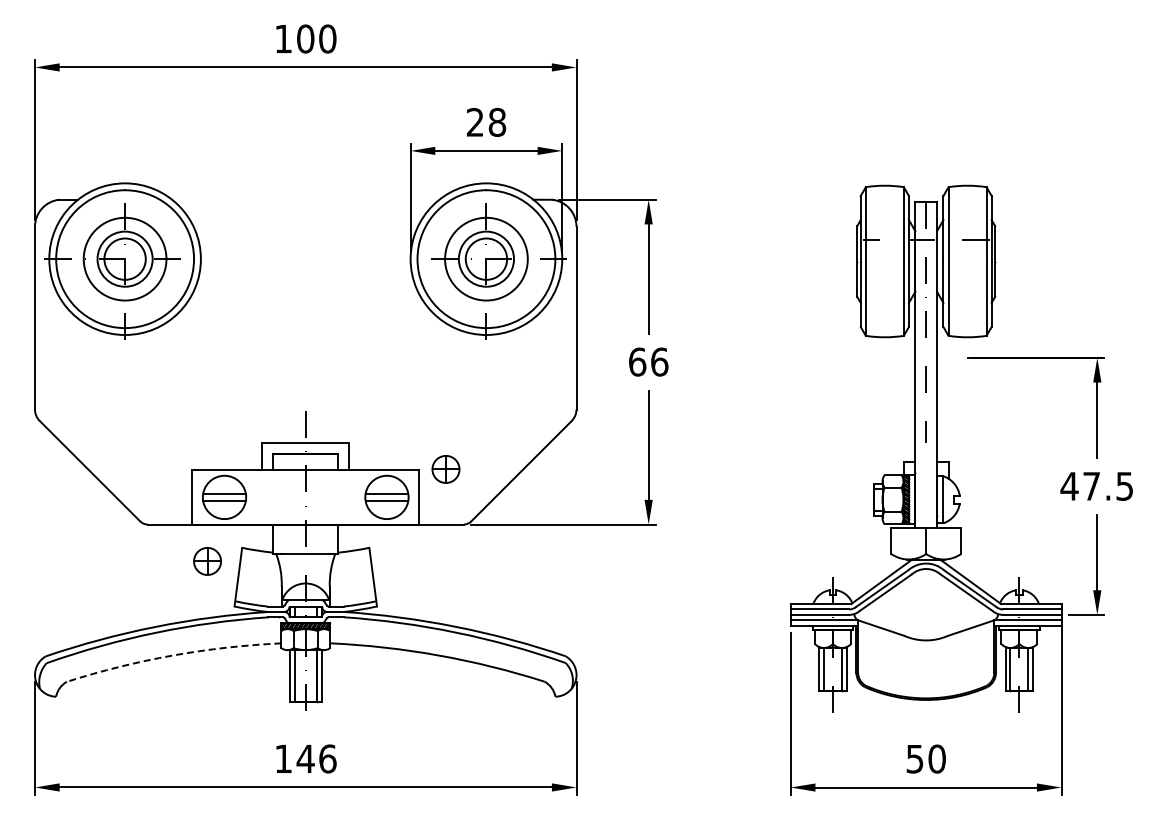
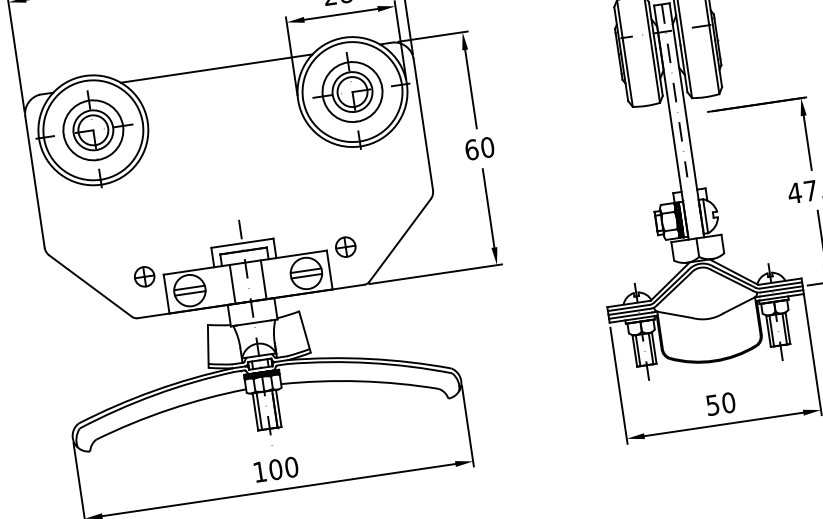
line: (305, 199) -> (216, 68), added
text: (659, 361) -> (487, 147), 66 -> 60
line: (284, 497) -> (232, 284), added
line: (327, 497) -> (263, 279), added
part: (207, 561) -> (144, 276), moved
arc: (172, 655) -> (169, 409), dashed -> solid
text: (316, 758) -> (283, 468), 146 -> 100

